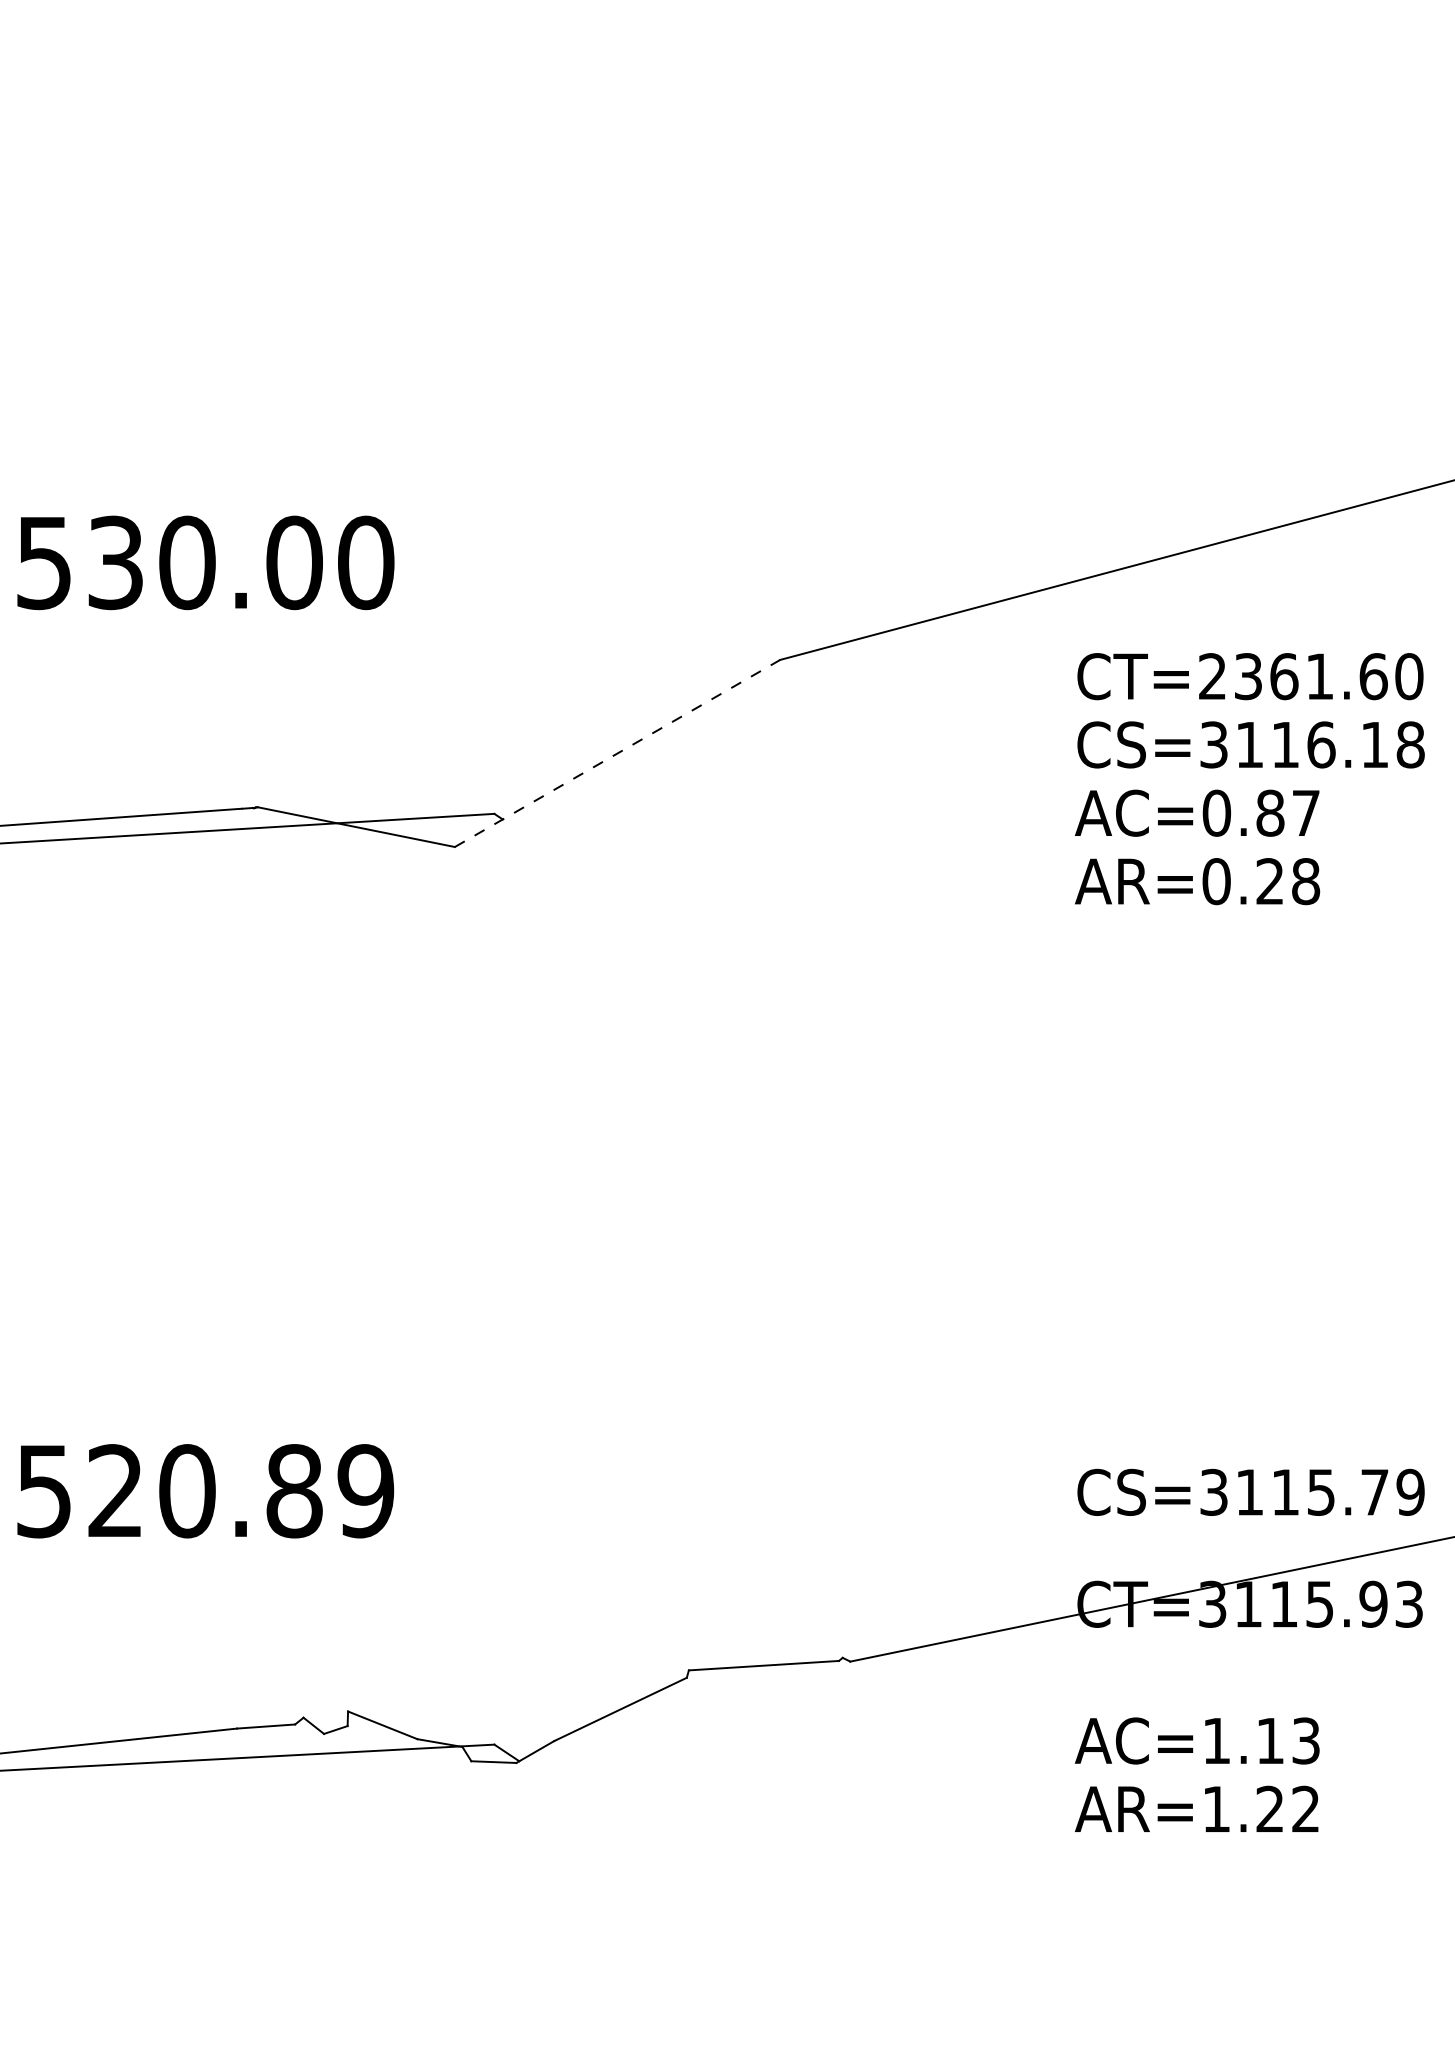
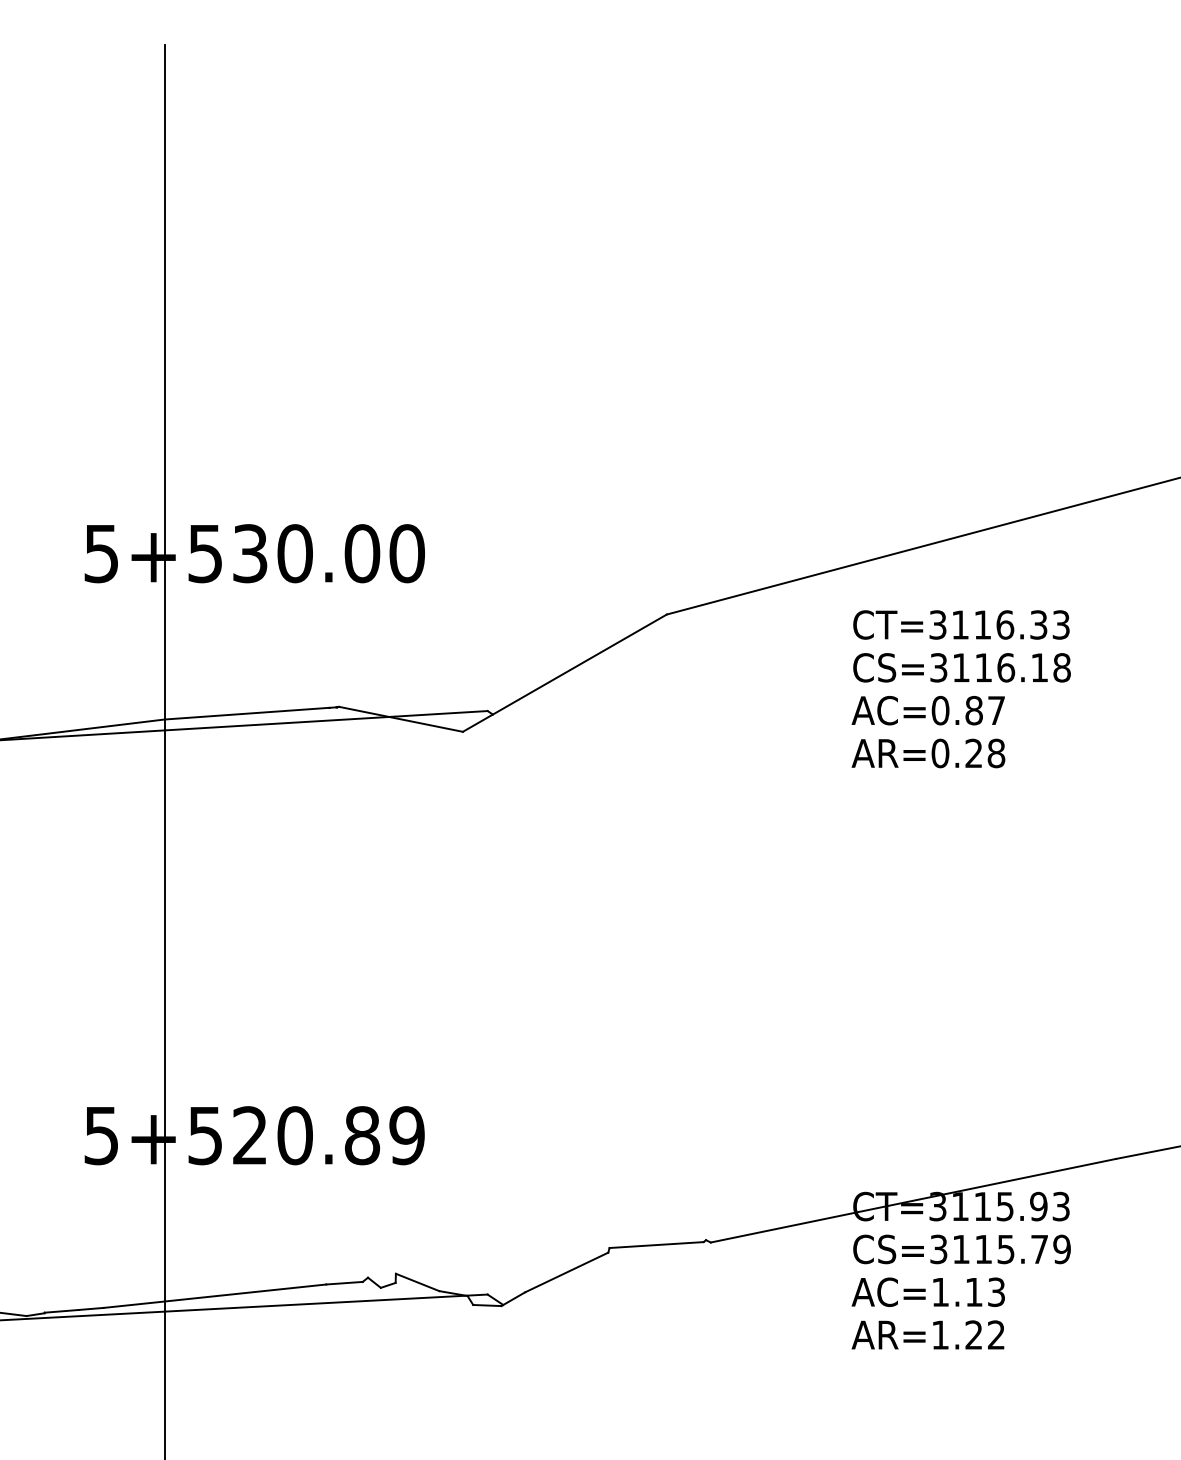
text: (1310, 675) -> (999, 624), CT=2361.60 -> CT=3116.33
line: (616, 753) -> (564, 673), dashed -> solid
text: (1250, 1492) -> (961, 1249), moved

